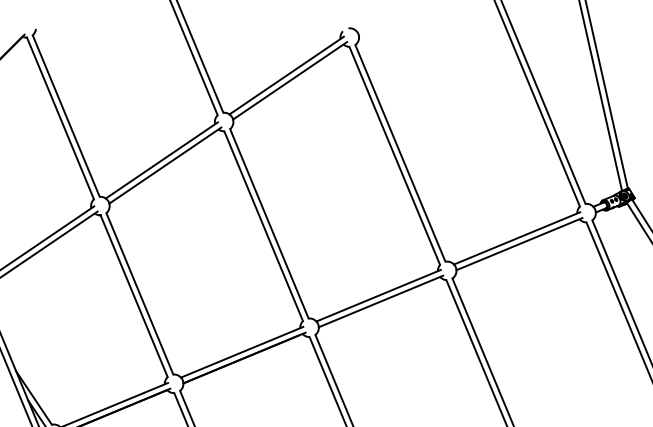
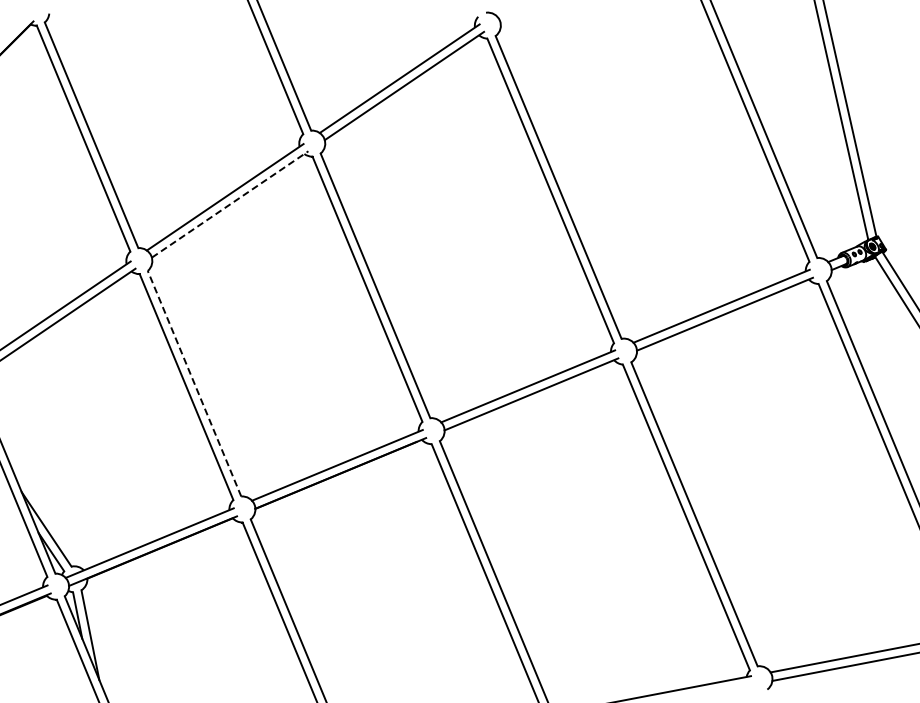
line: (165, 165) -> (230, 204), solid -> dashed
line: (139, 293) -> (194, 383), solid -> dashed

